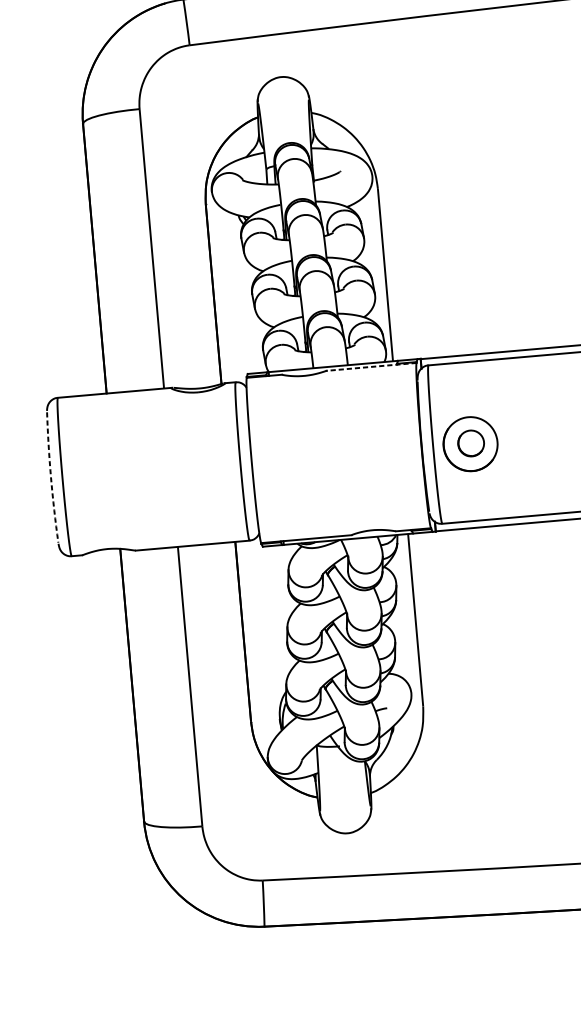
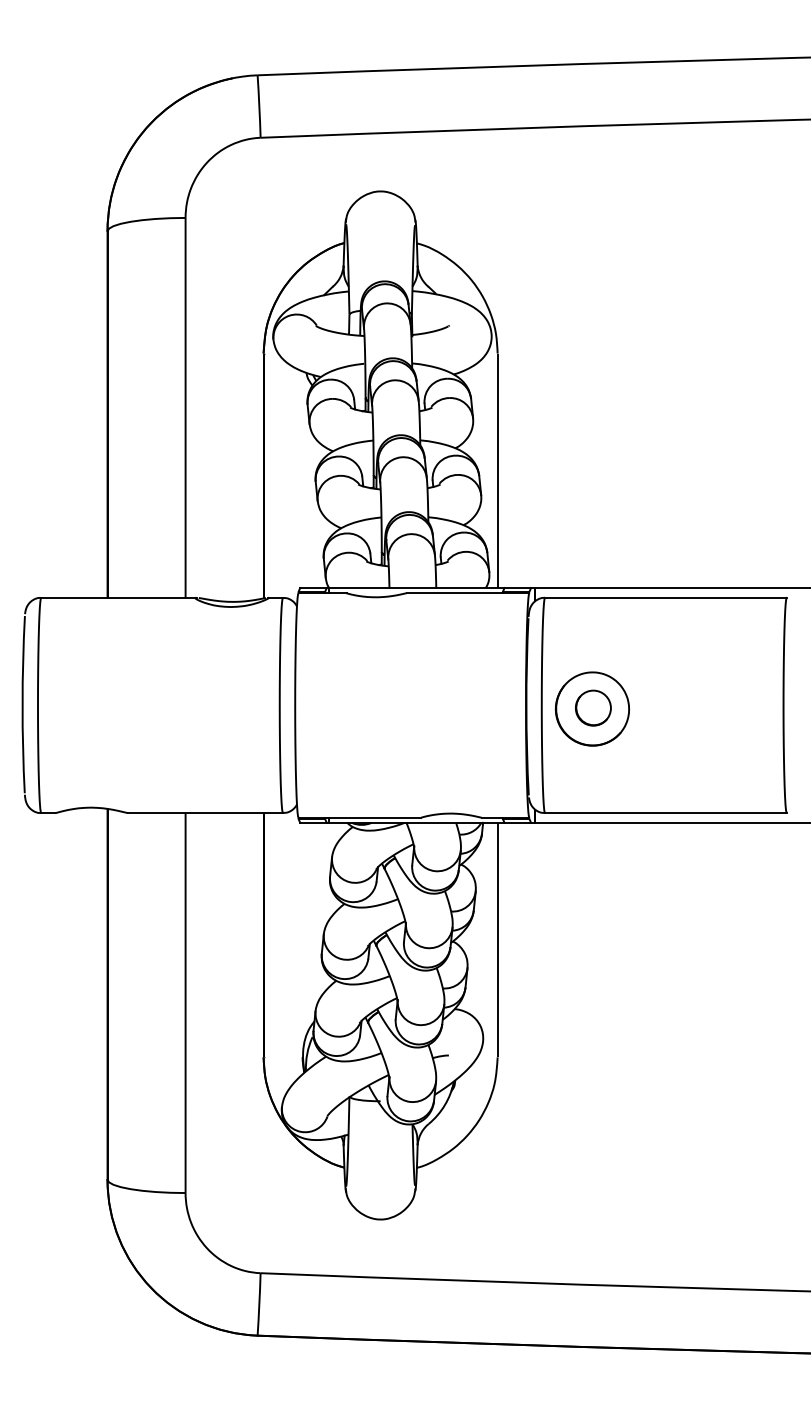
line: (371, 367) -> (467, 593), dashed -> solid
arc: (50, 477) -> (22, 704), dashed -> solid

